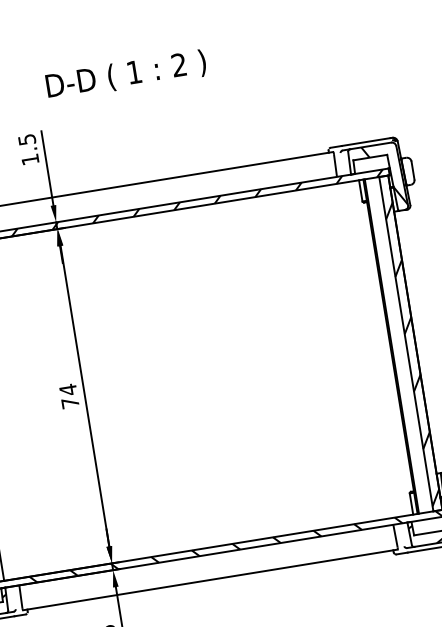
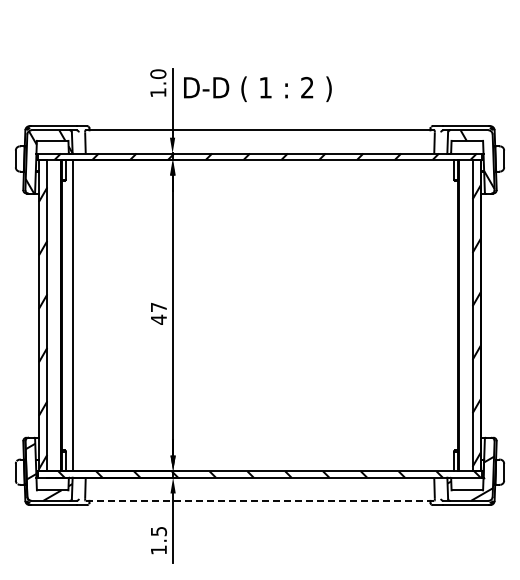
text: (125, 74) -> (257, 88), moved
text: (27, 138) -> (158, 73), 1.5 -> 1.0
text: (68, 396) -> (158, 313), 74 -> 47
line: (210, 579) -> (260, 500), solid -> dashed

